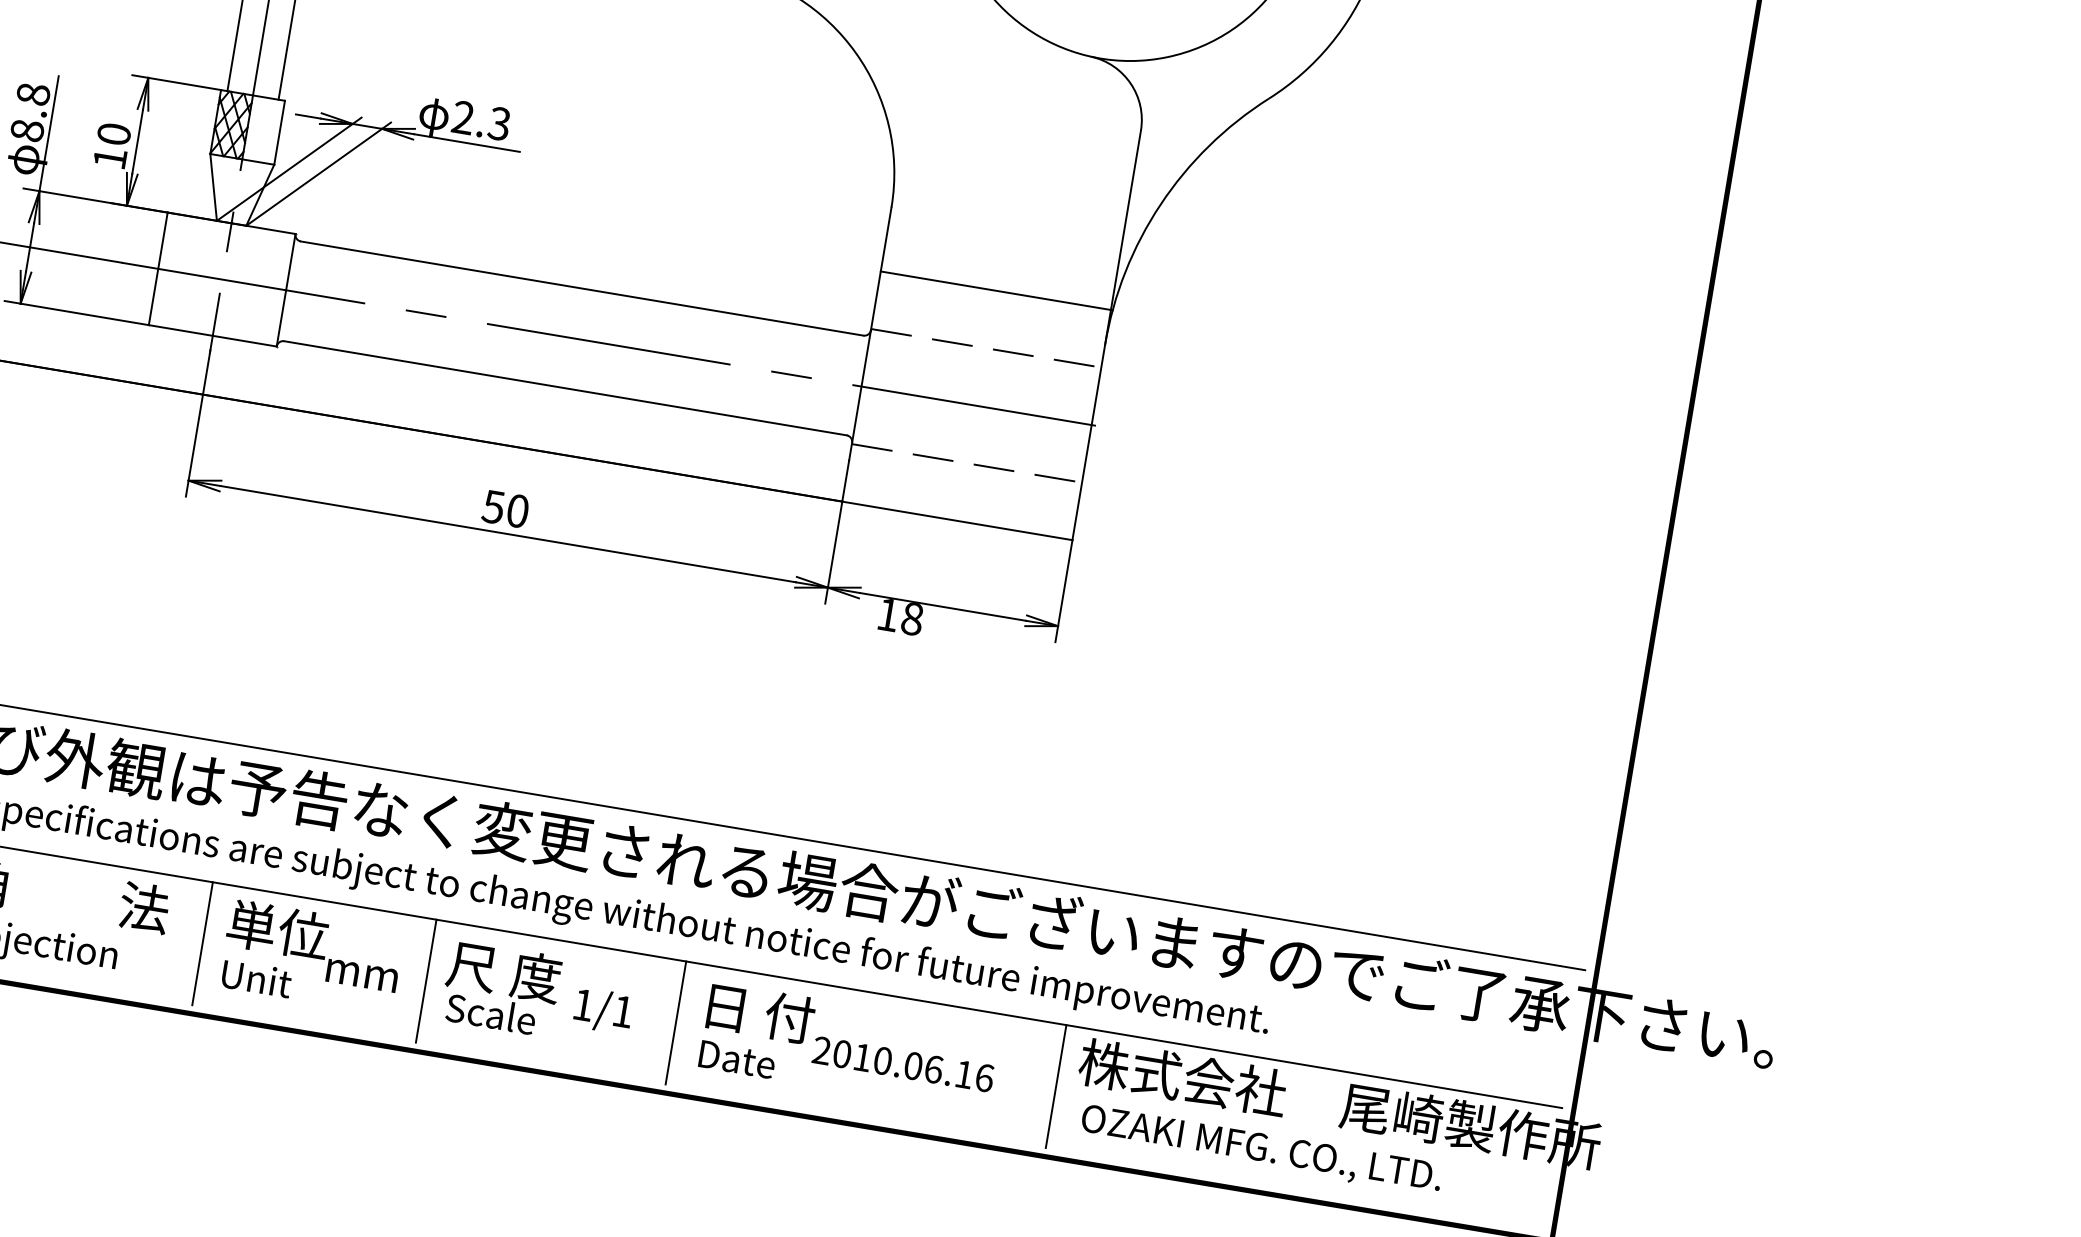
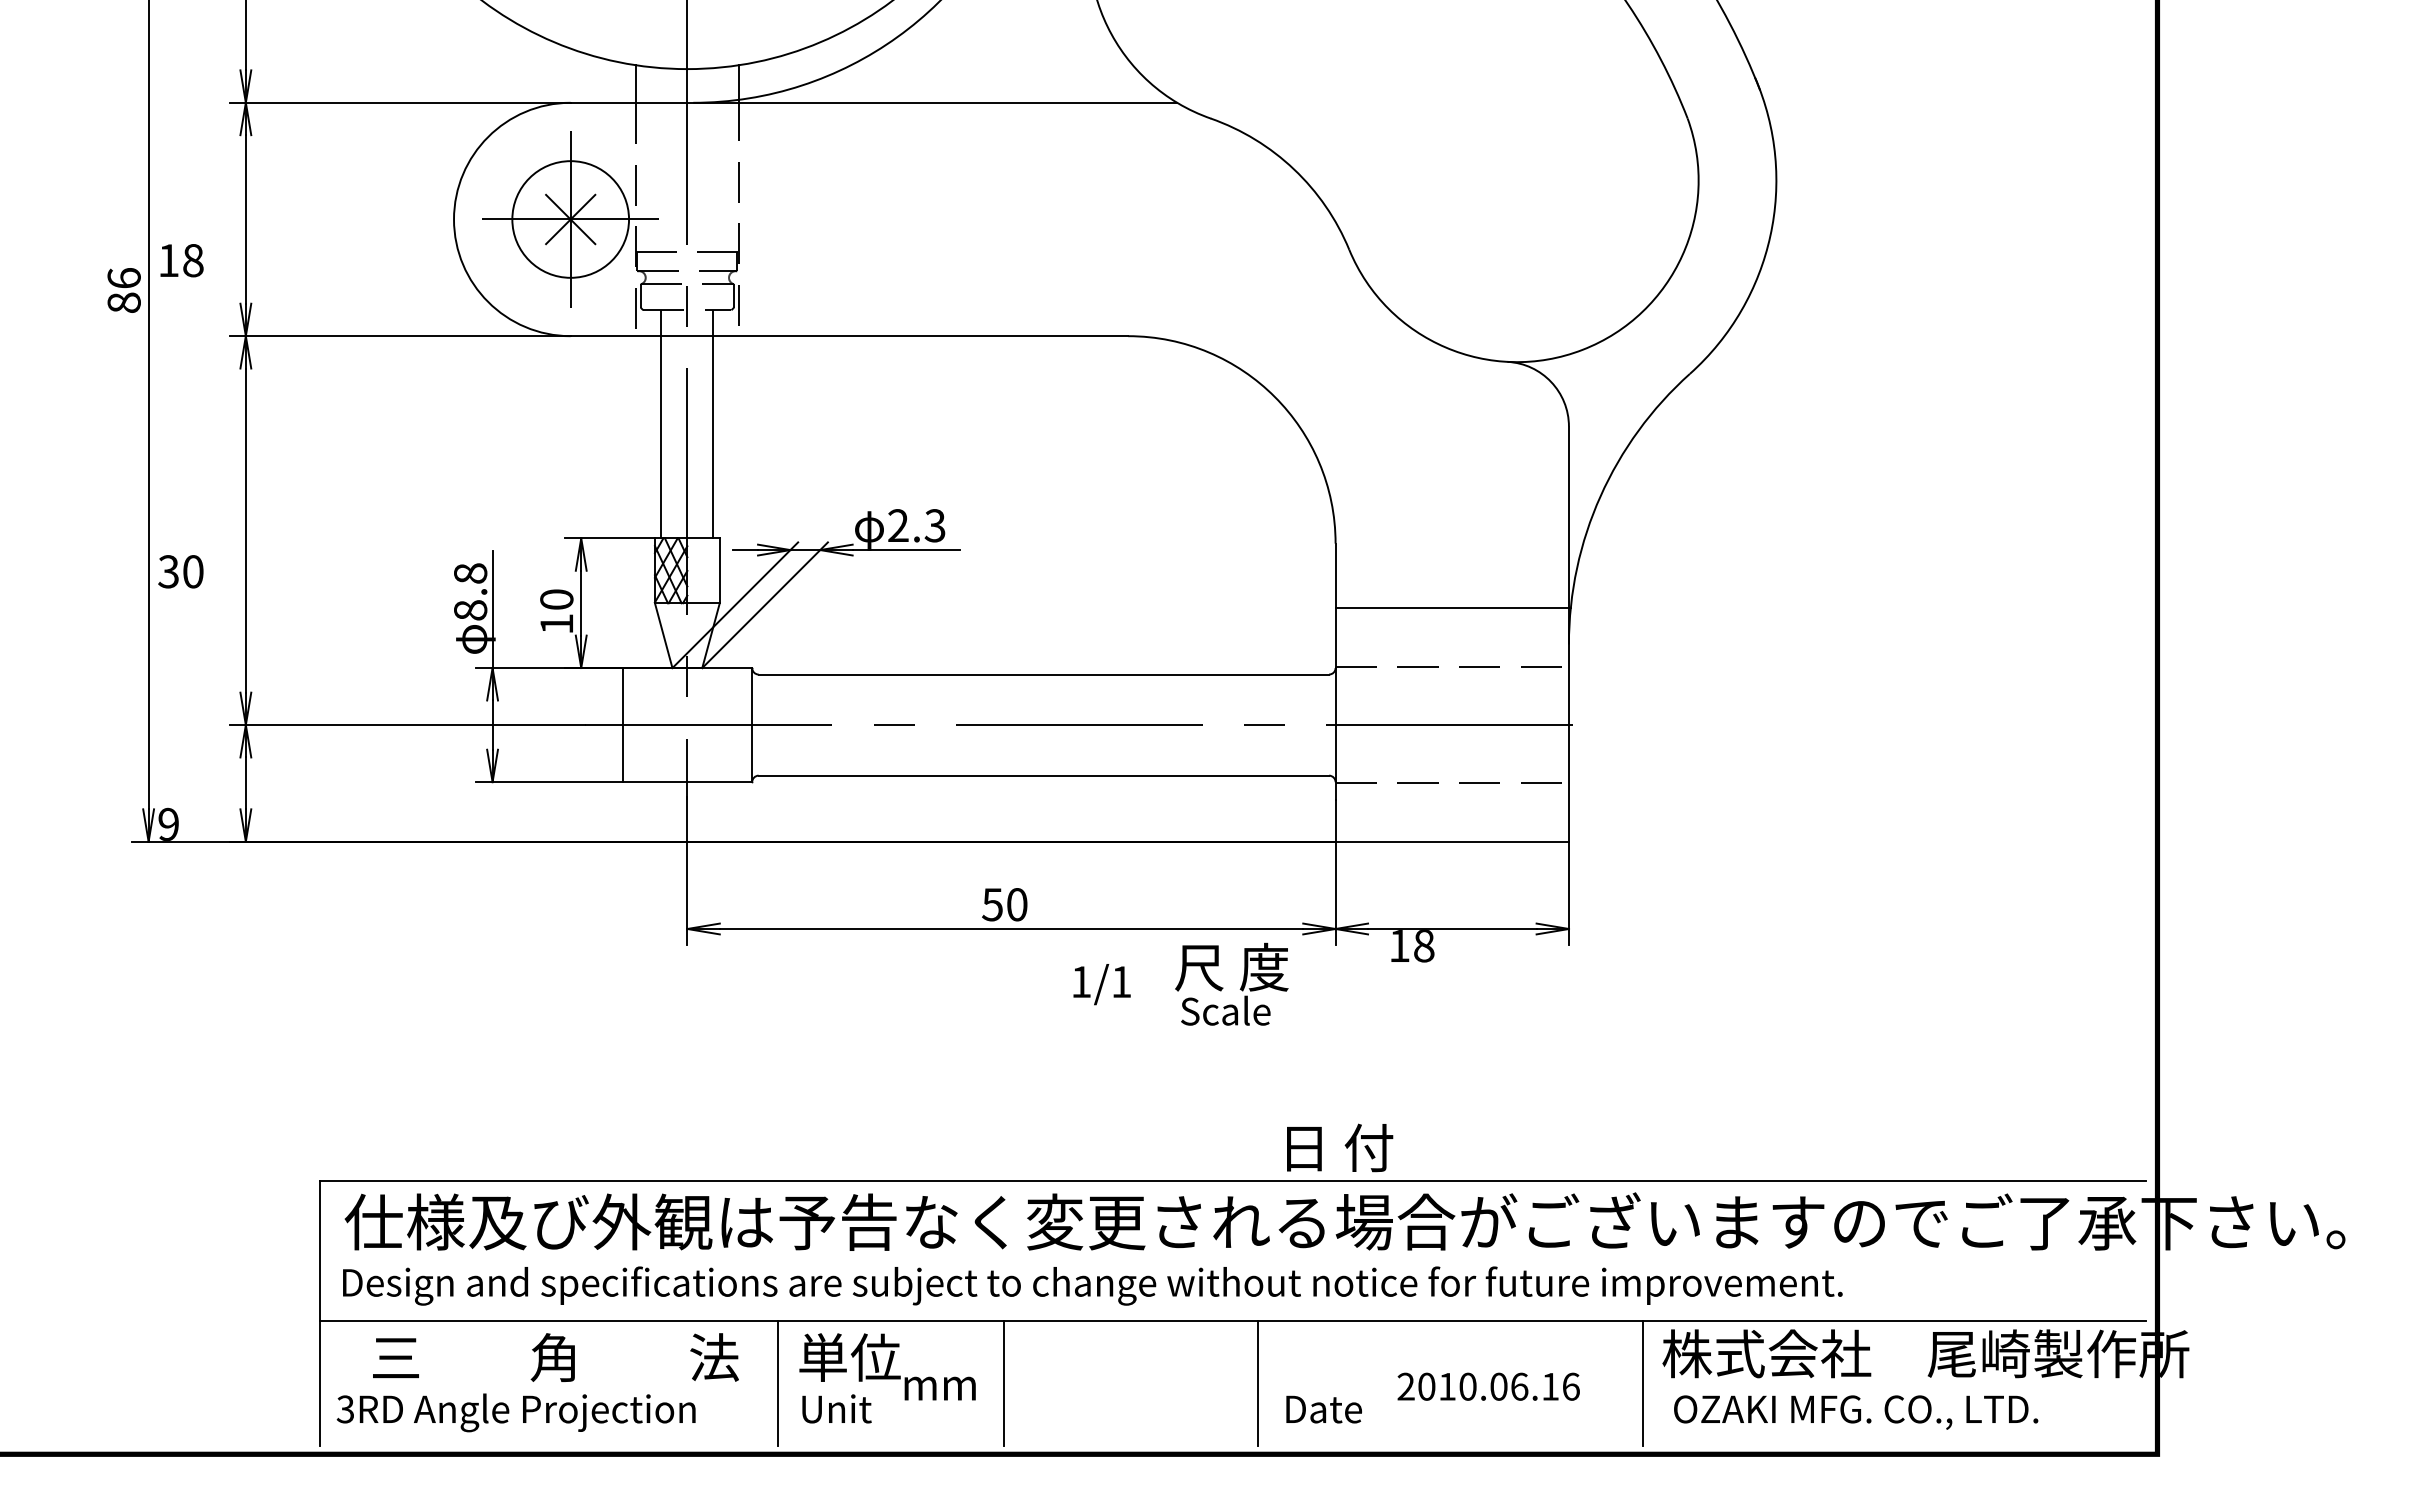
text: (501, 987) -> (1231, 983), moved
text: (602, 1010) -> (1101, 984), moved
text: (761, 1013) -> (1340, 1147), moved

